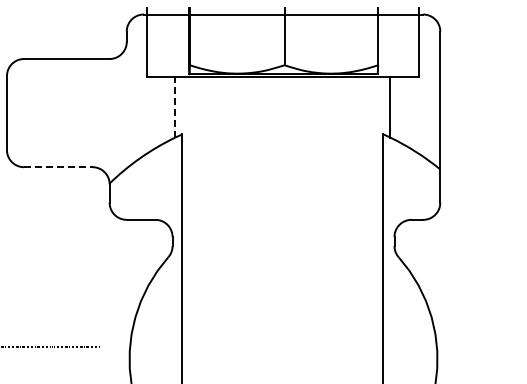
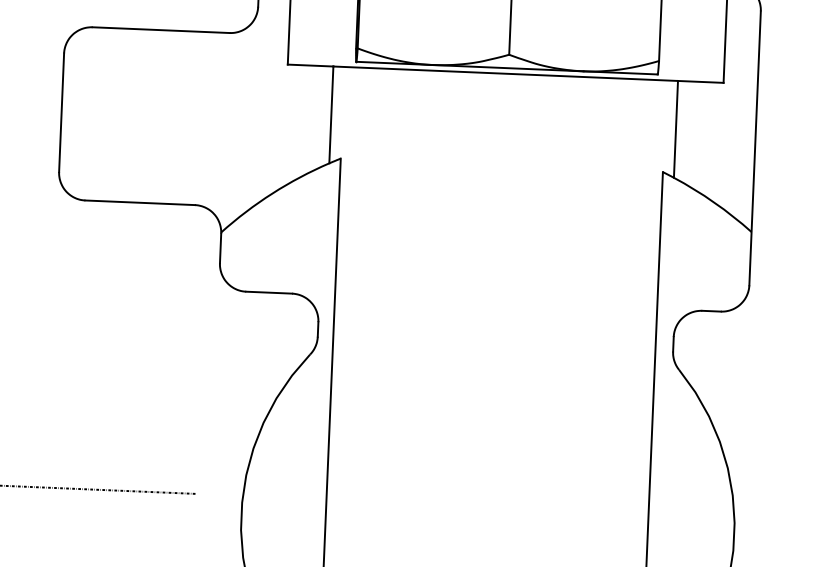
line: (175, 106) -> (331, 113), dashed -> solid
line: (58, 167) -> (140, 203), dashed -> solid

